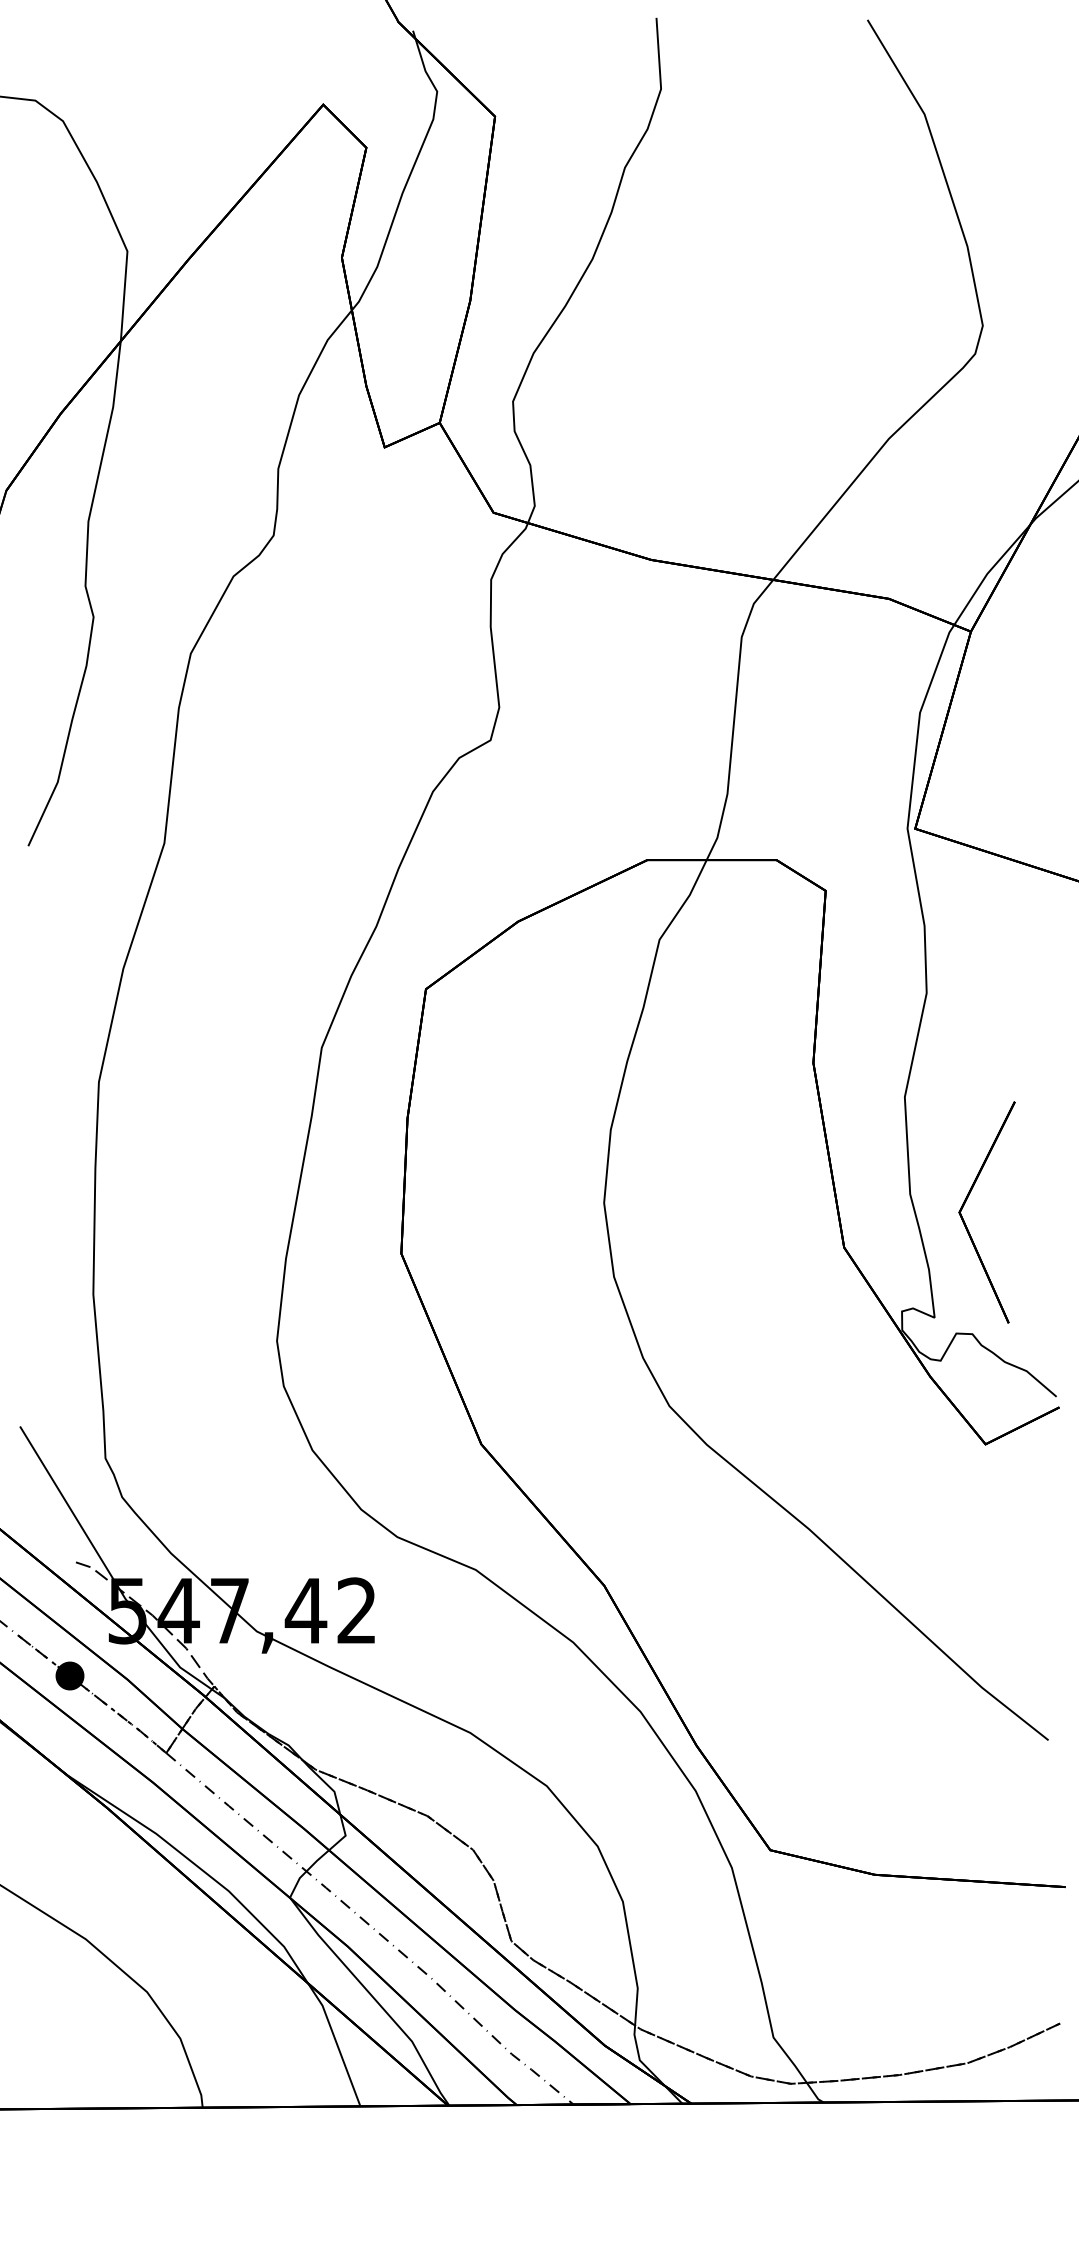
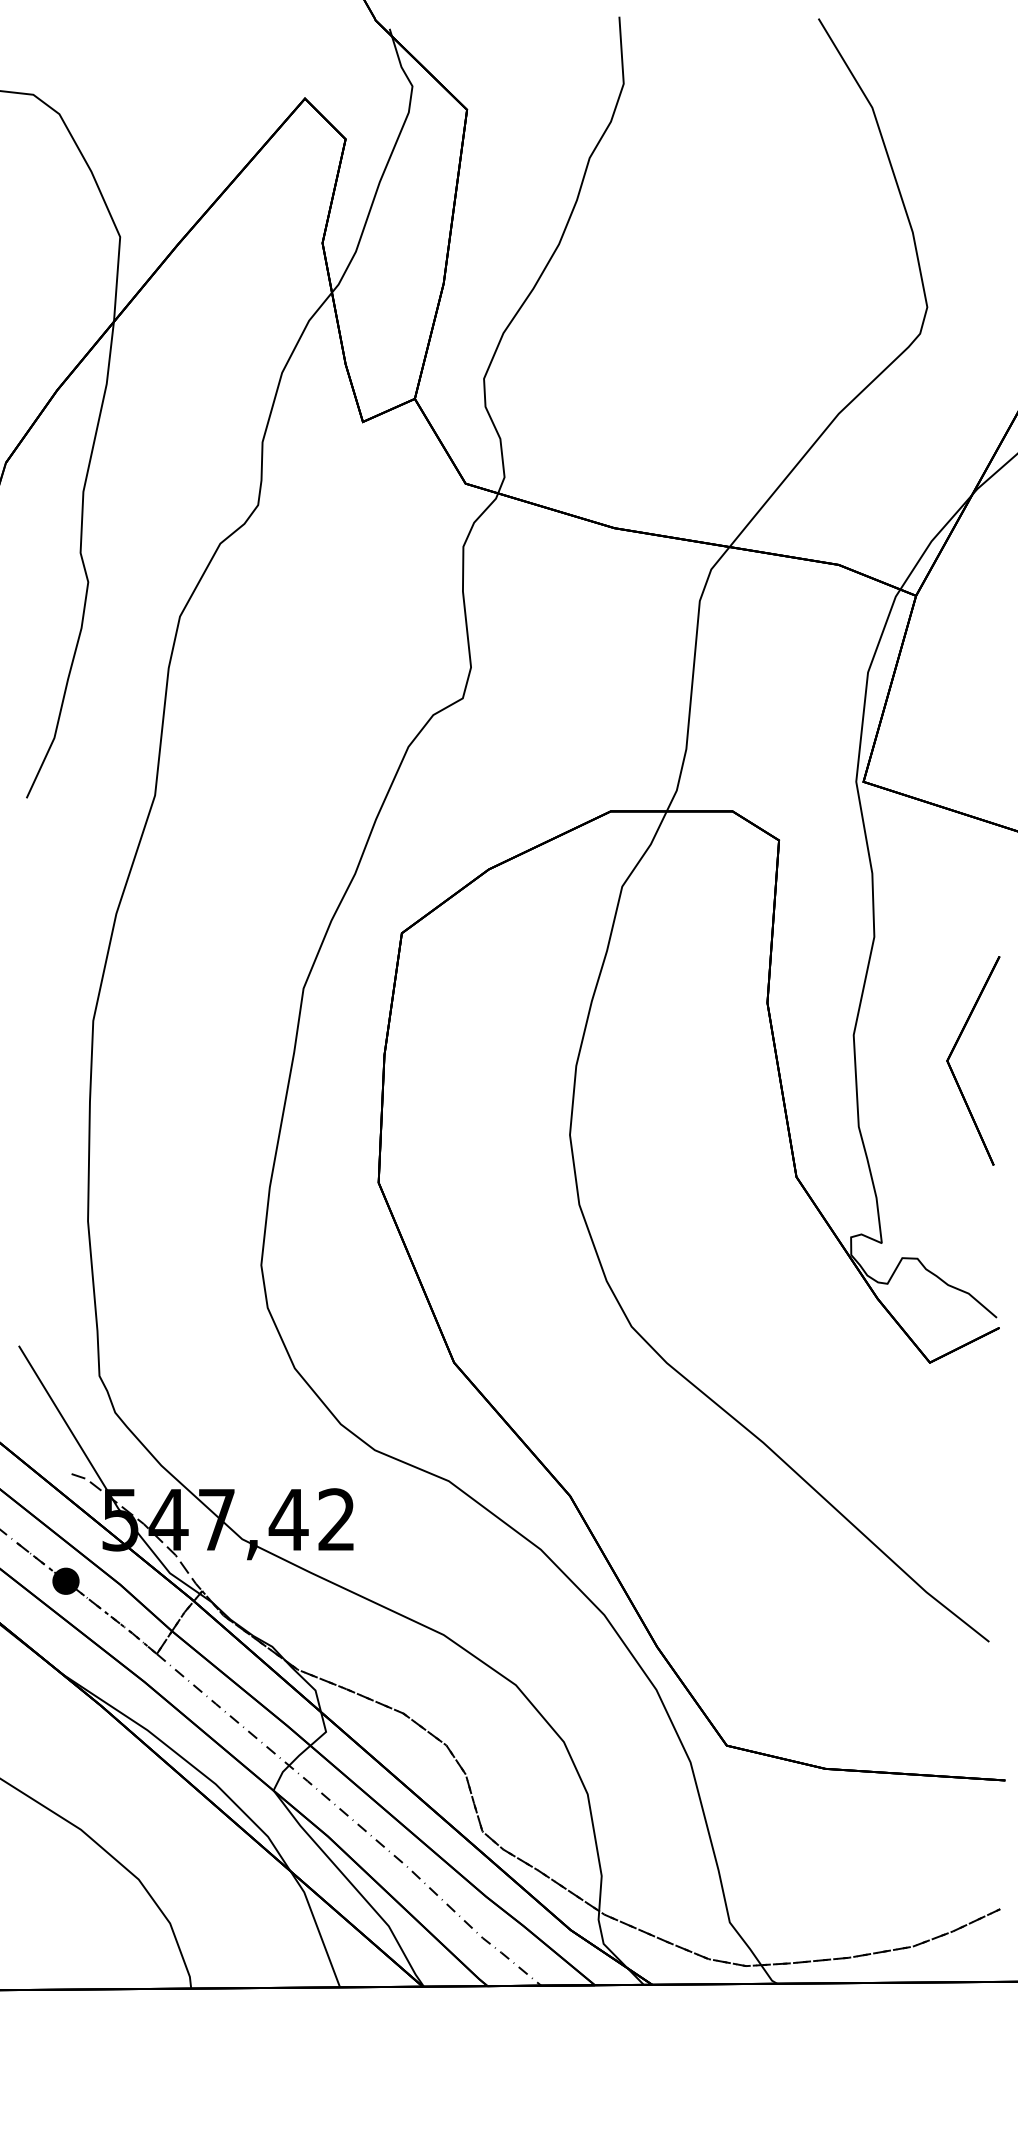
part: (966, 1202) -> (953, 1051), moved

